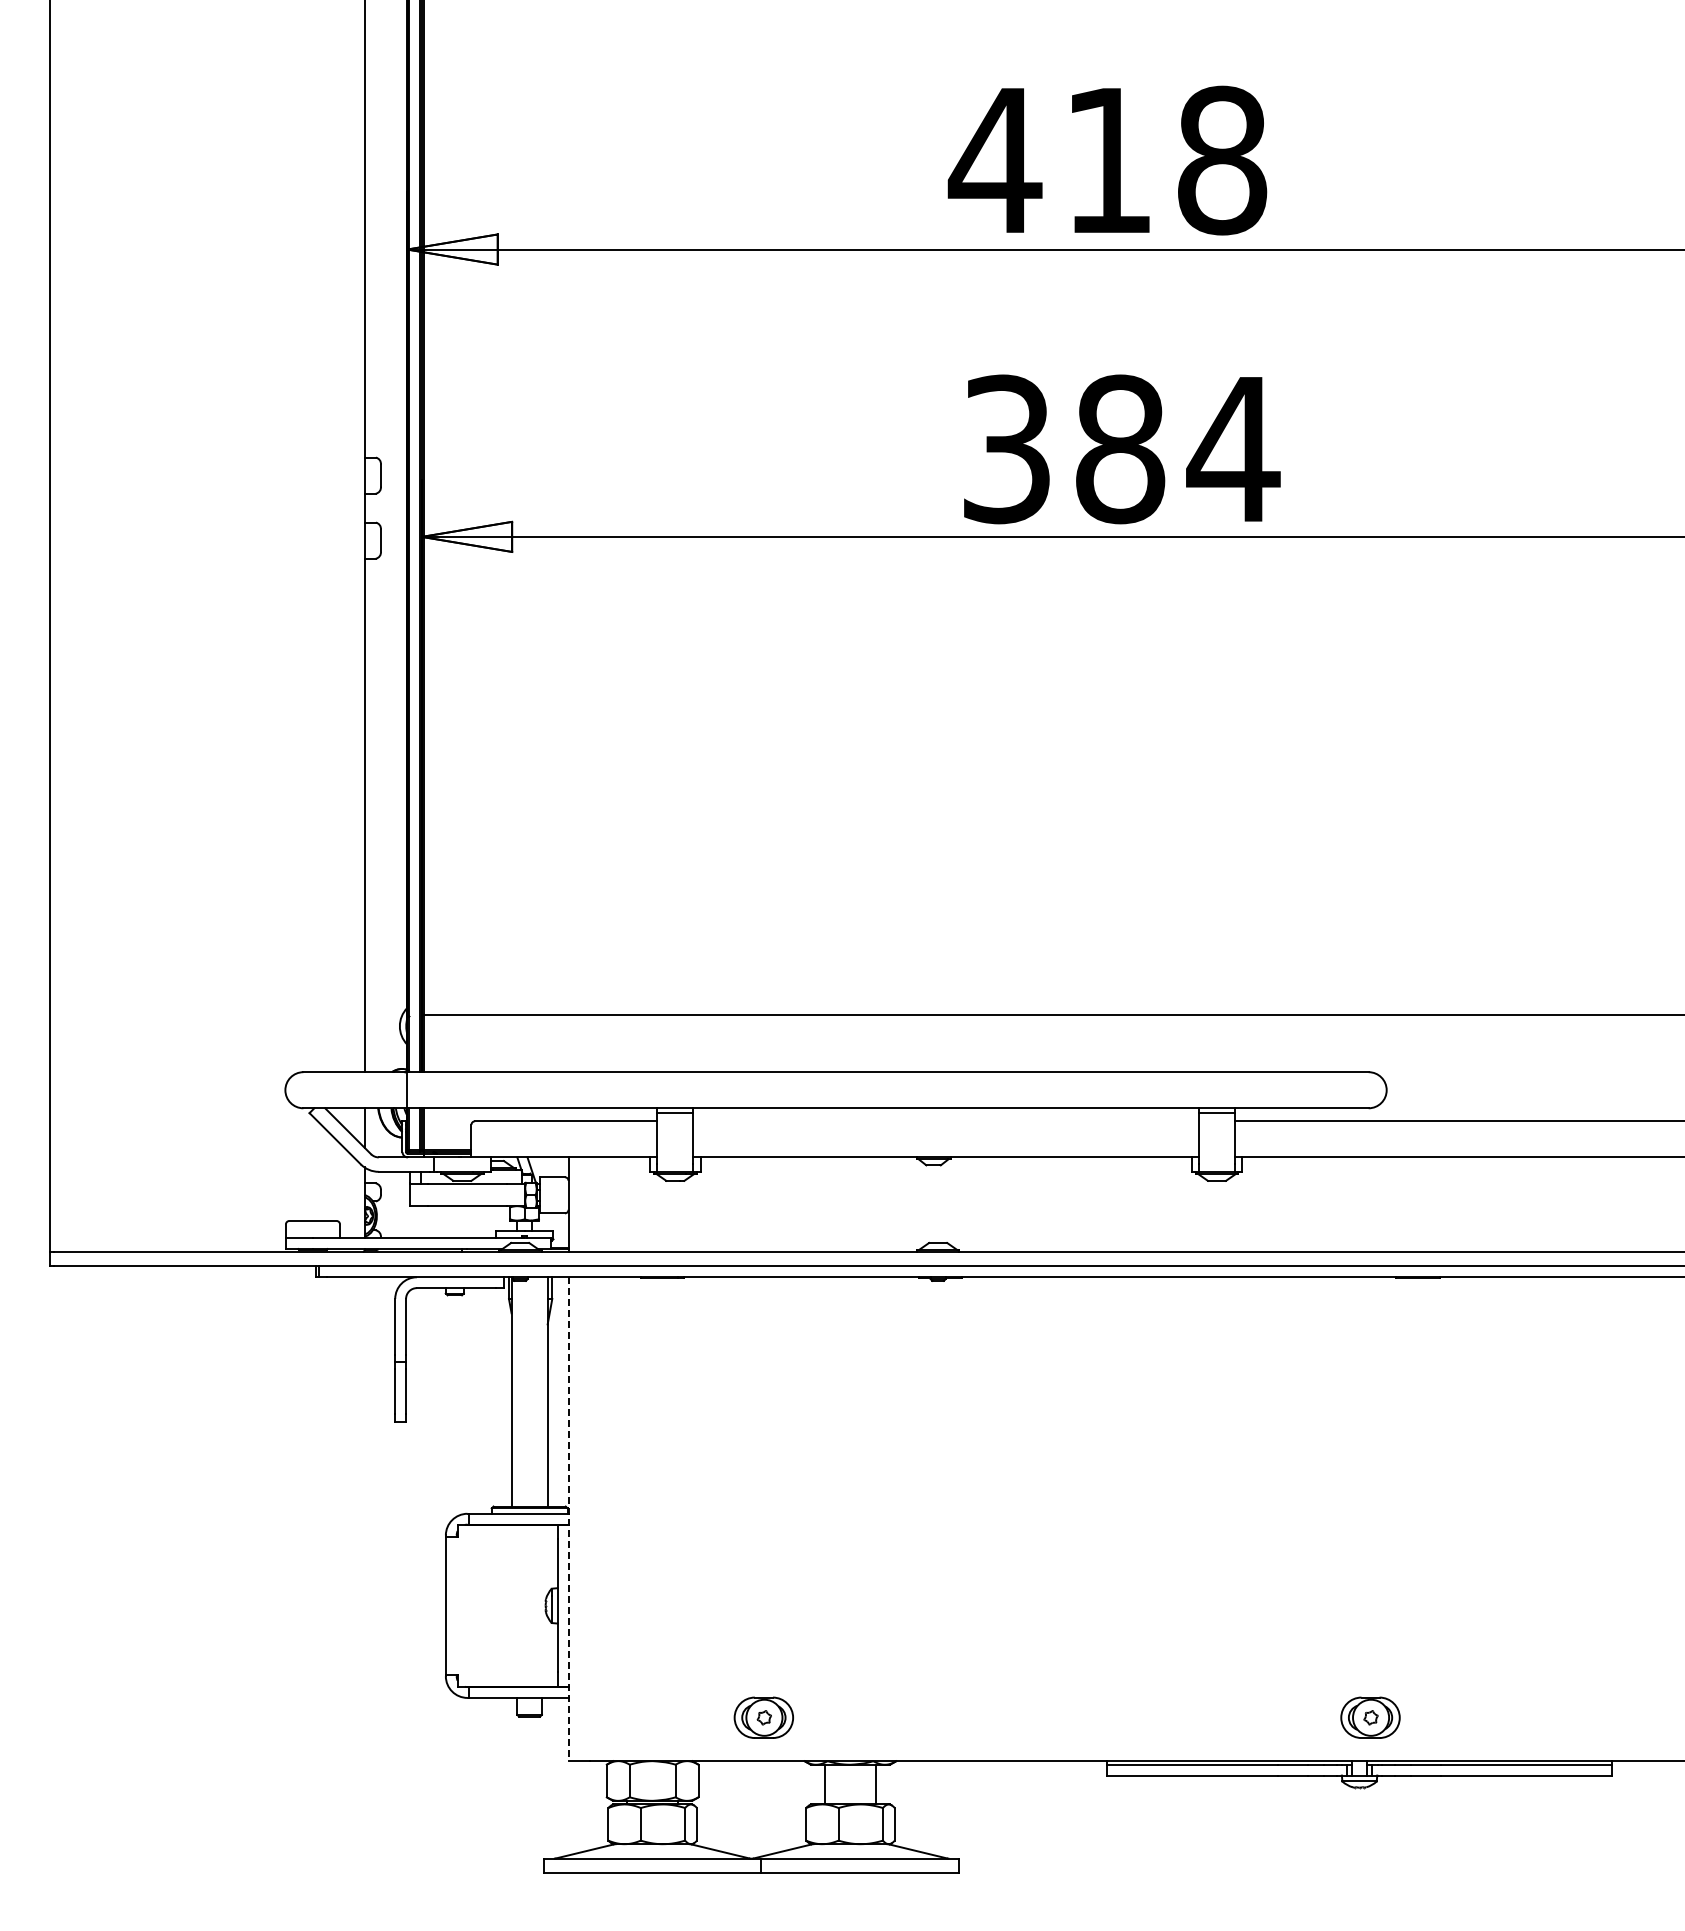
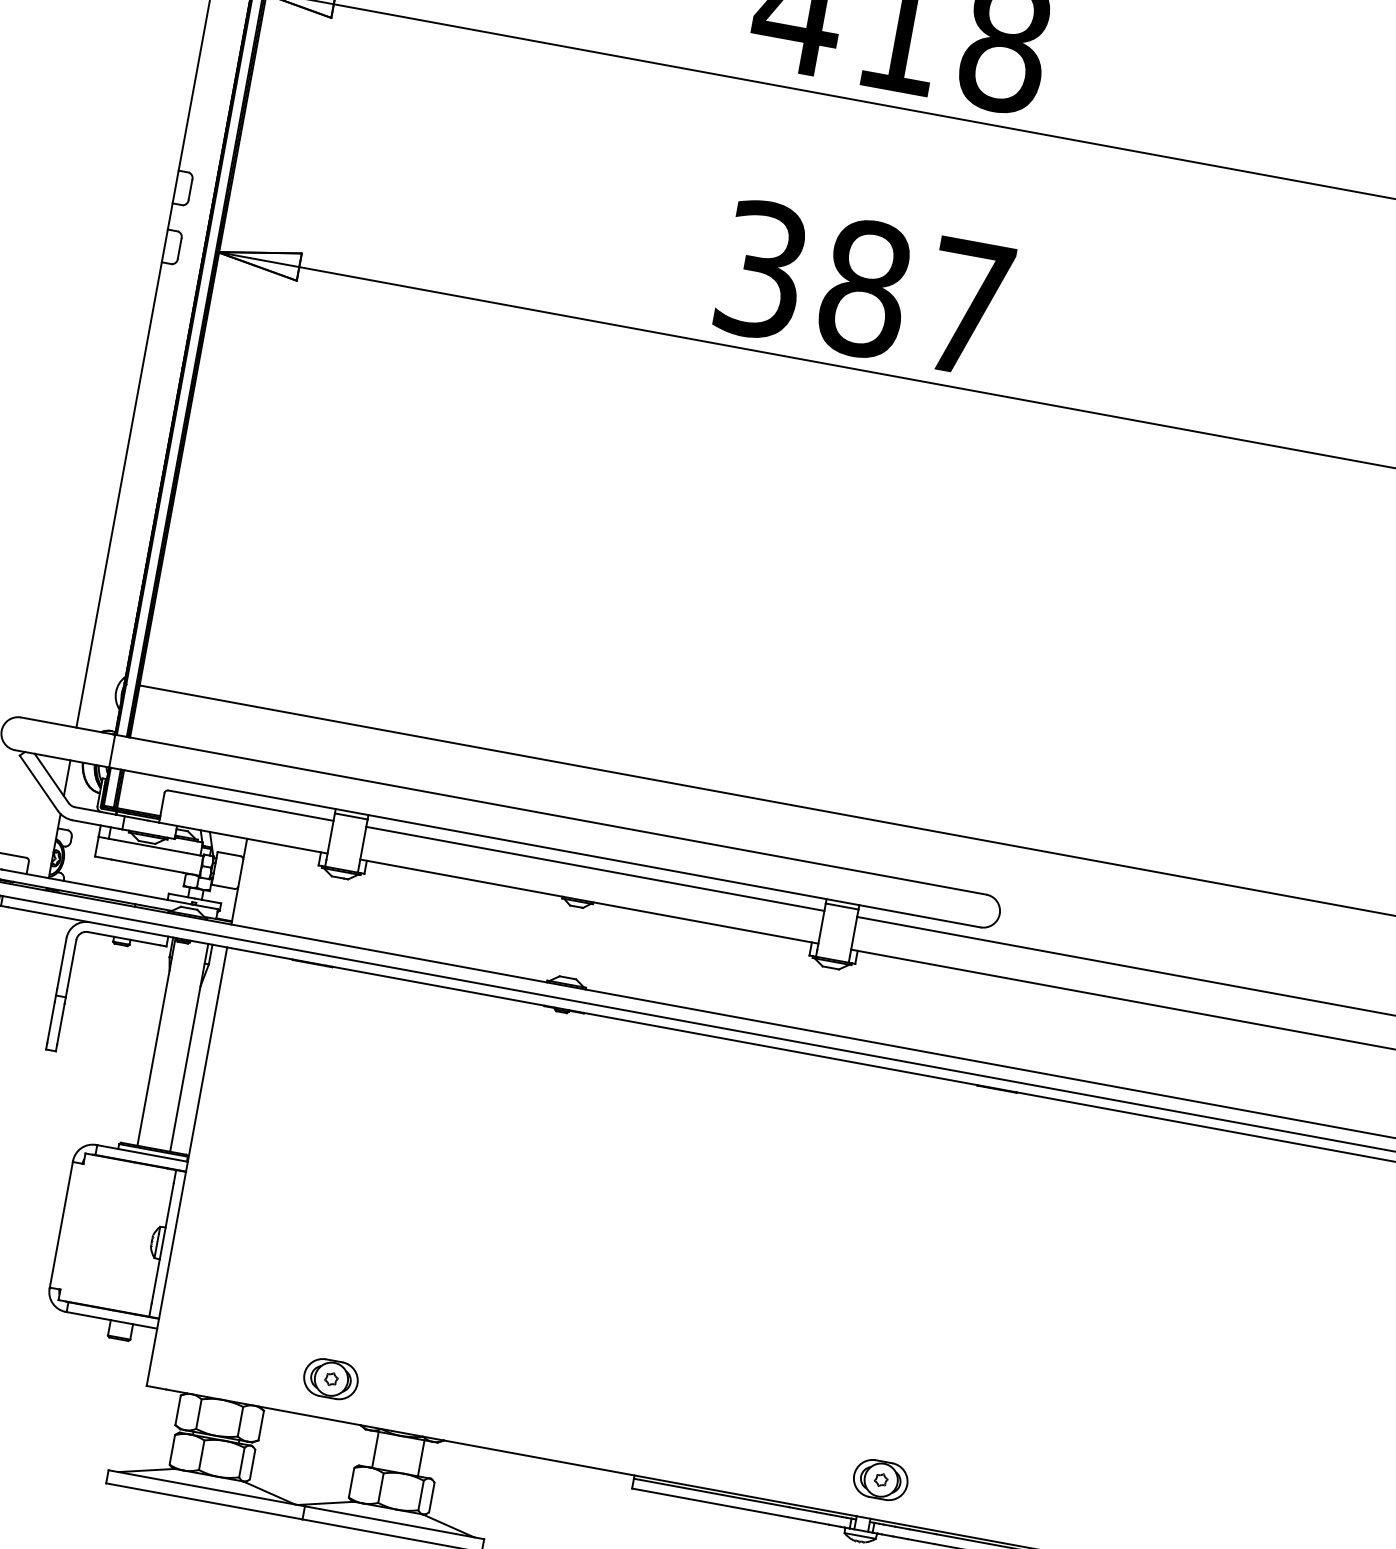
text: (1233, 449) -> (967, 307), 384 -> 387
line: (945, 1121) -> (594, 868), added
line: (568, 1519) -> (186, 1166), dashed -> solid

